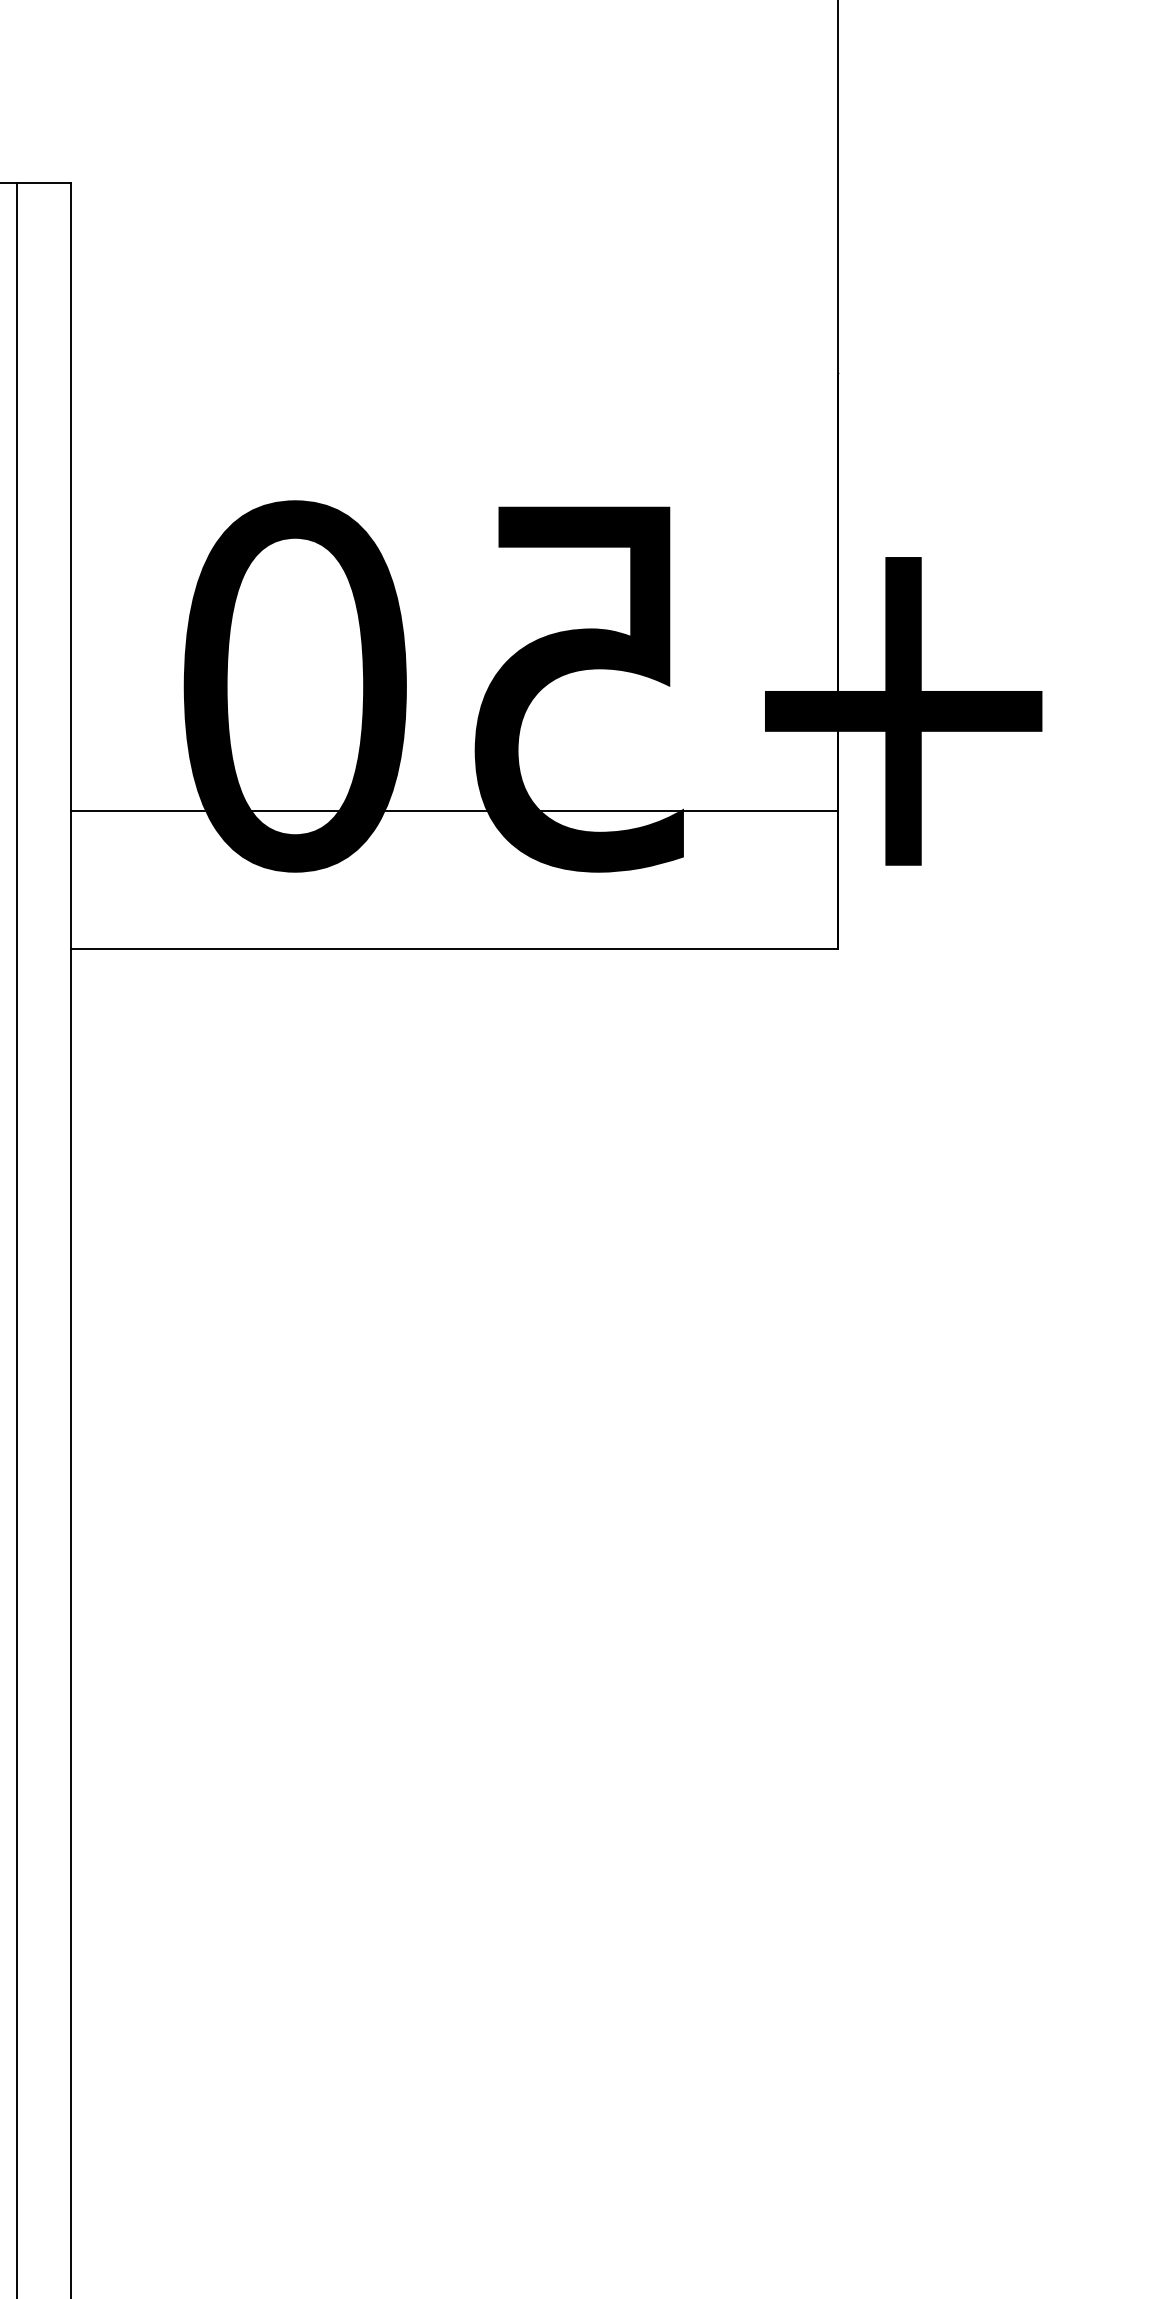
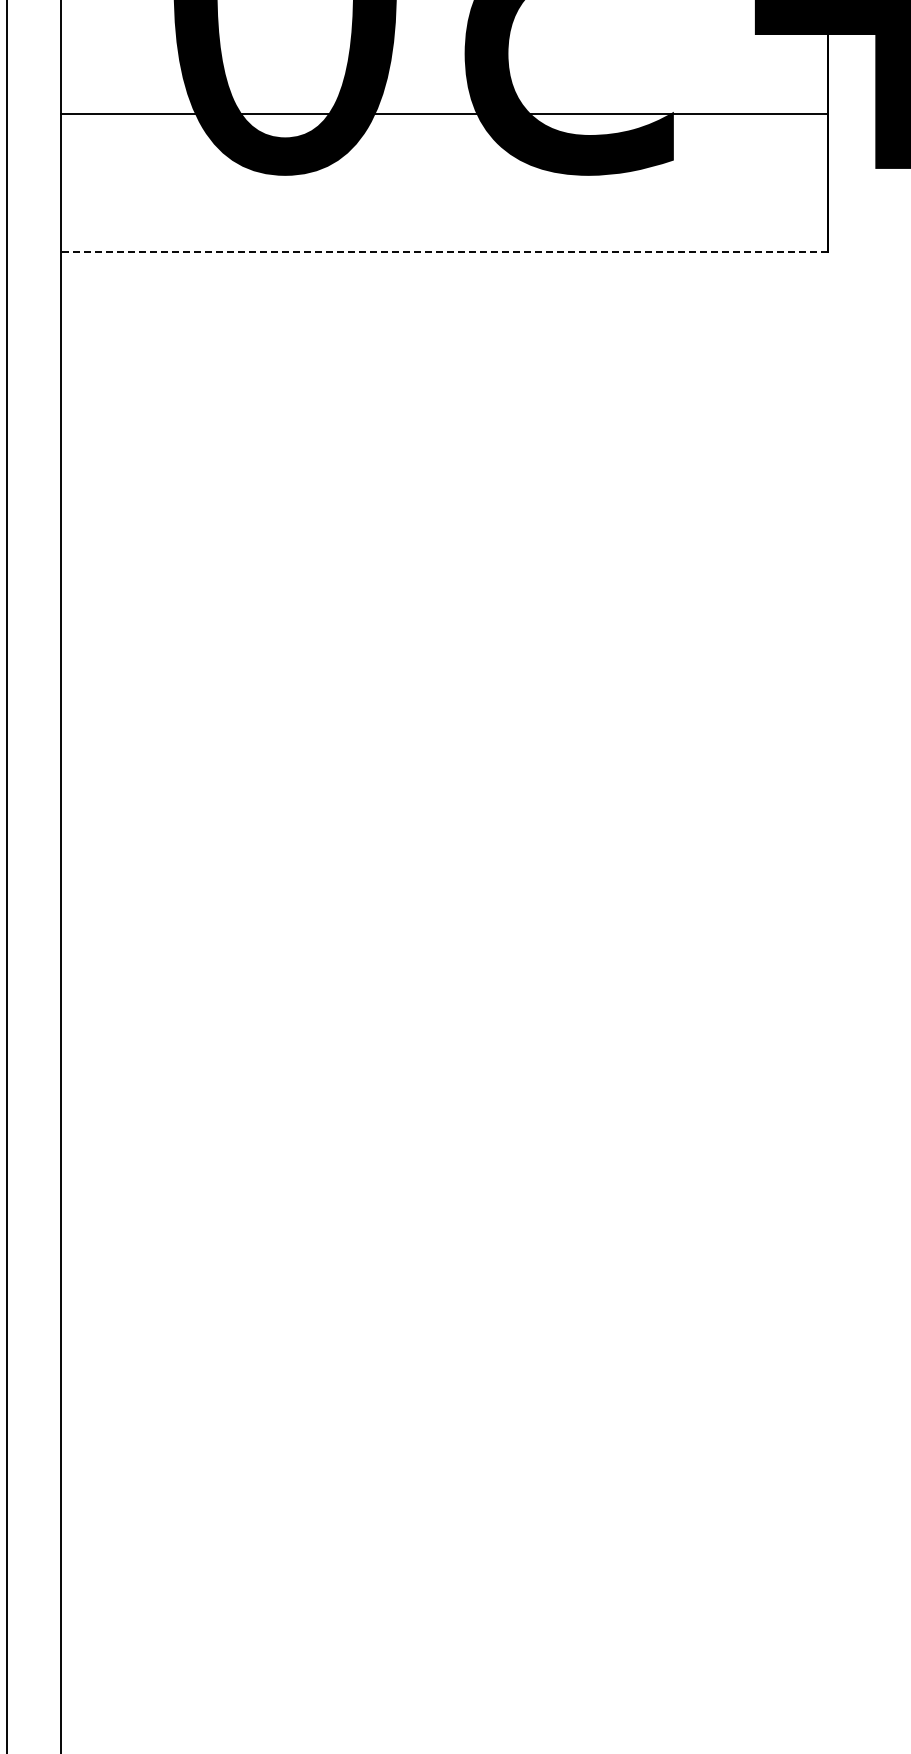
line: (453, 949) -> (443, 252), solid -> dashed

